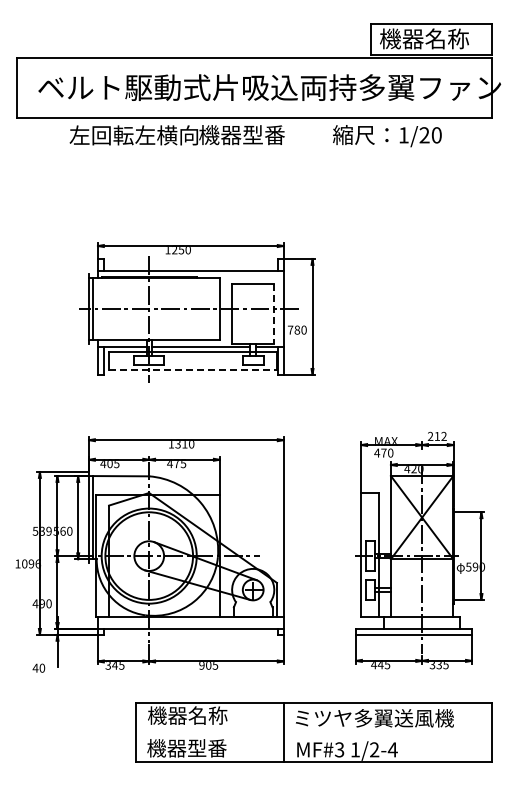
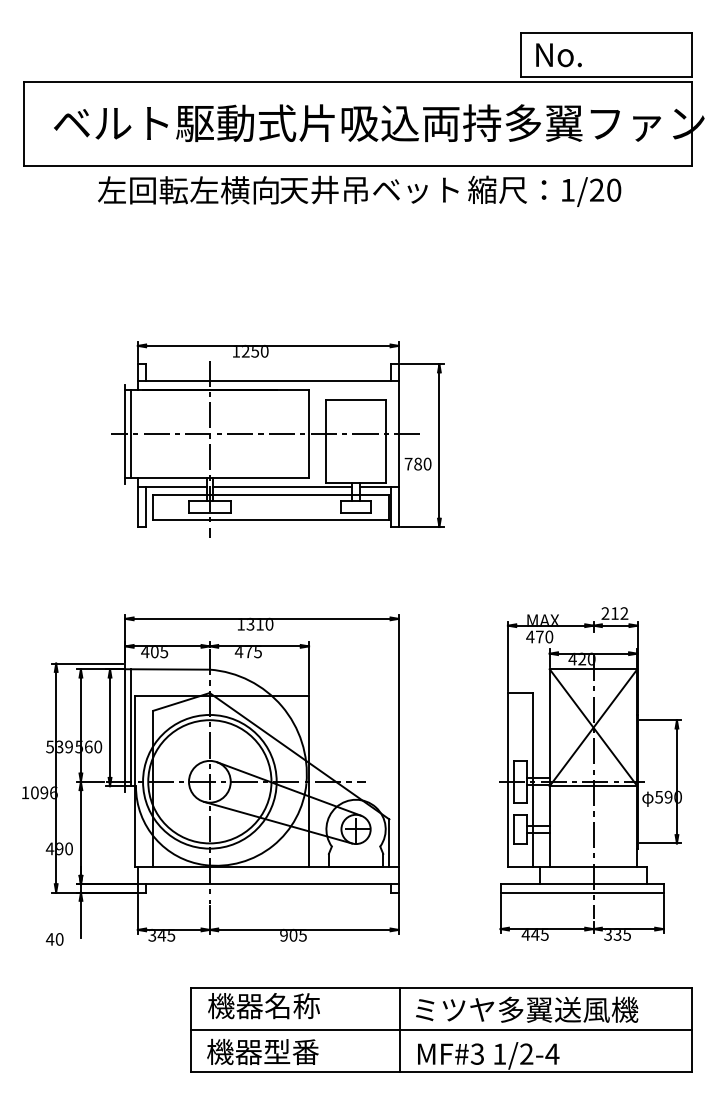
text: (424, 38) -> (596, 54), 機器名称 -> No.
text: (262, 135) -> (369, 190), 機器型番 -> 天井吊ベット
line: (274, 314) -> (385, 442), dashed -> solid
line: (192, 369) -> (270, 519), dashed -> solid
line: (313, 732) -> (440, 1029), added

